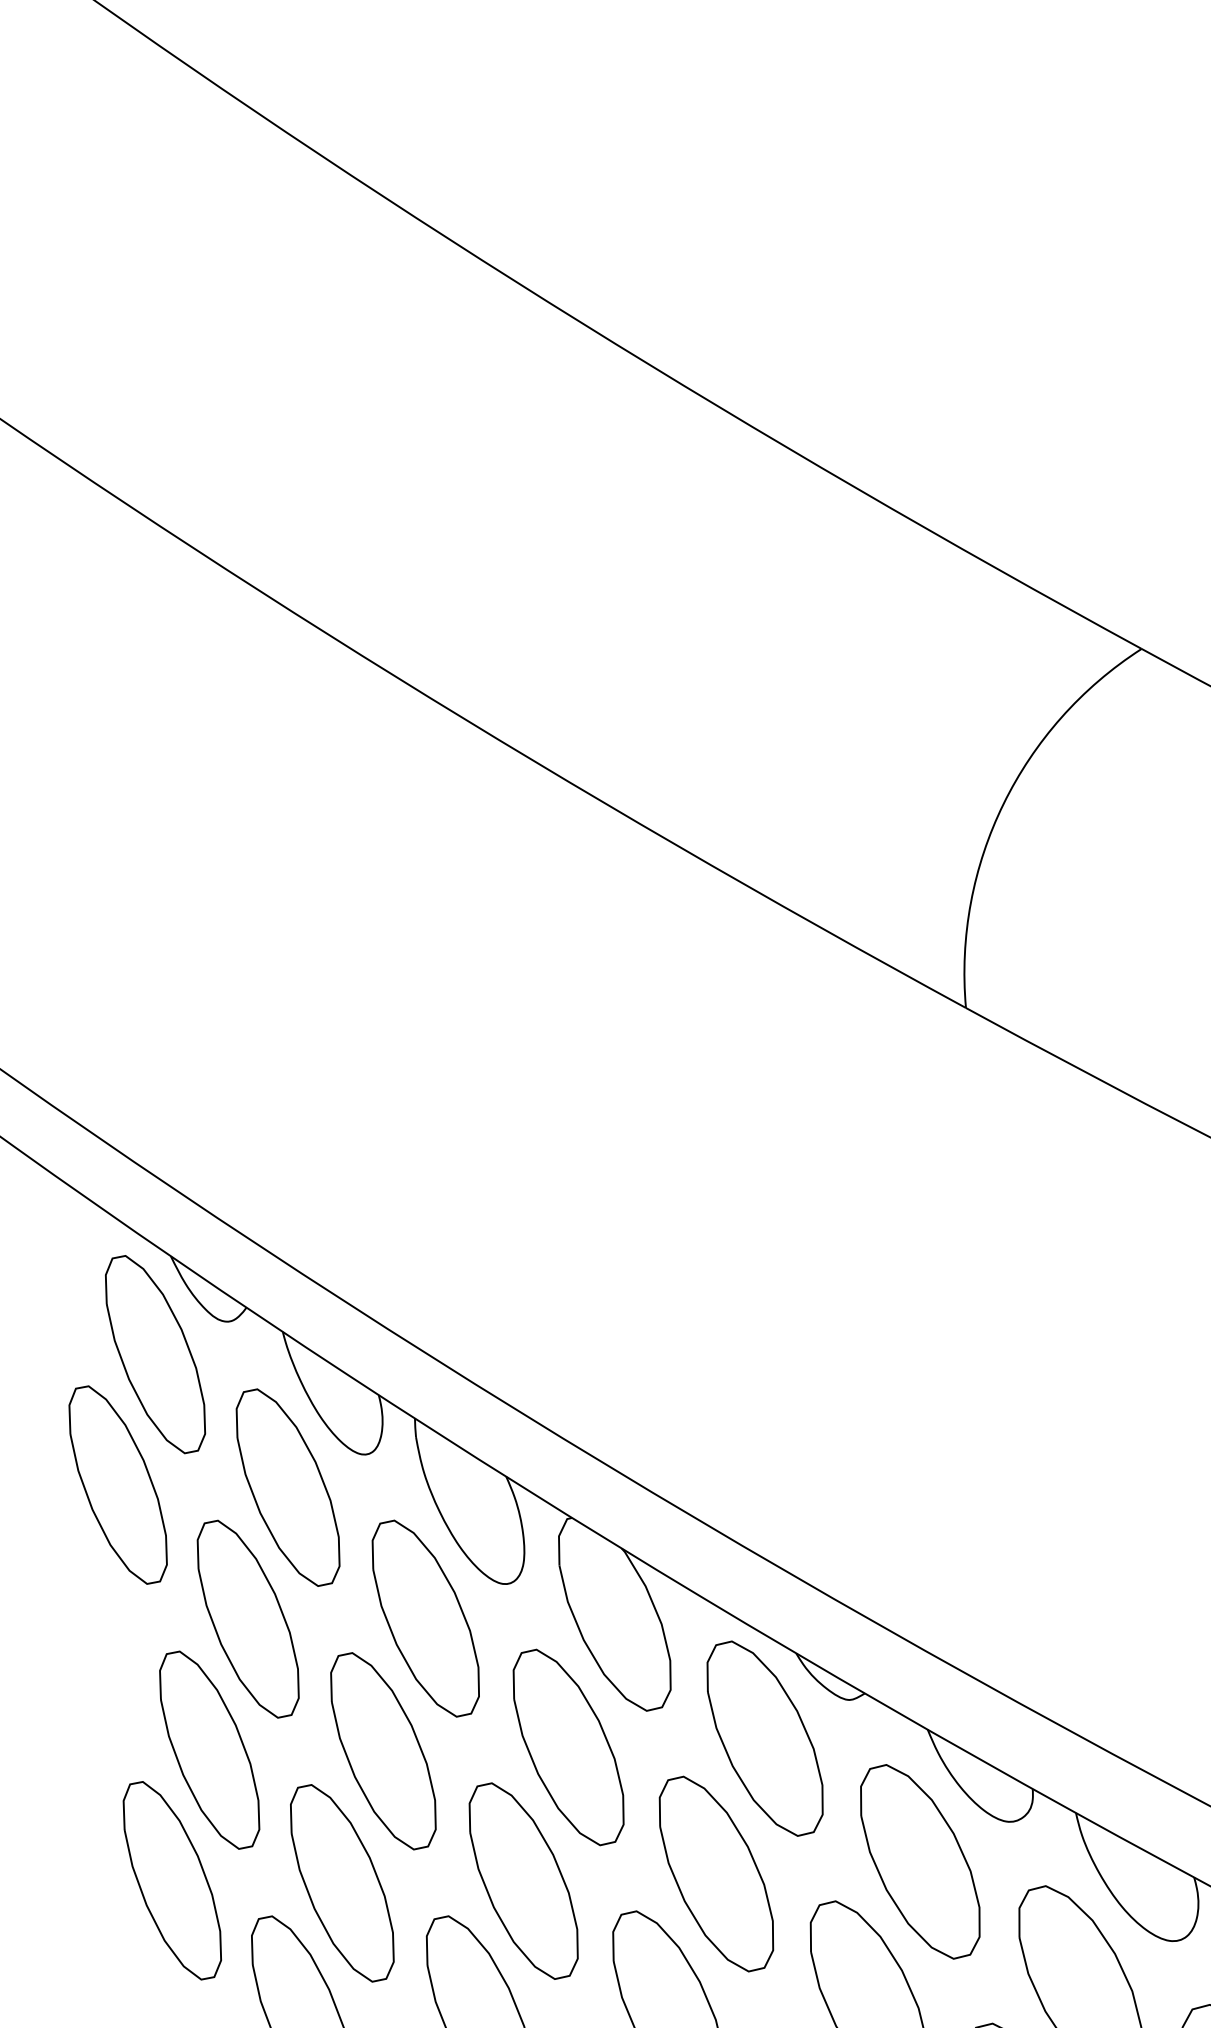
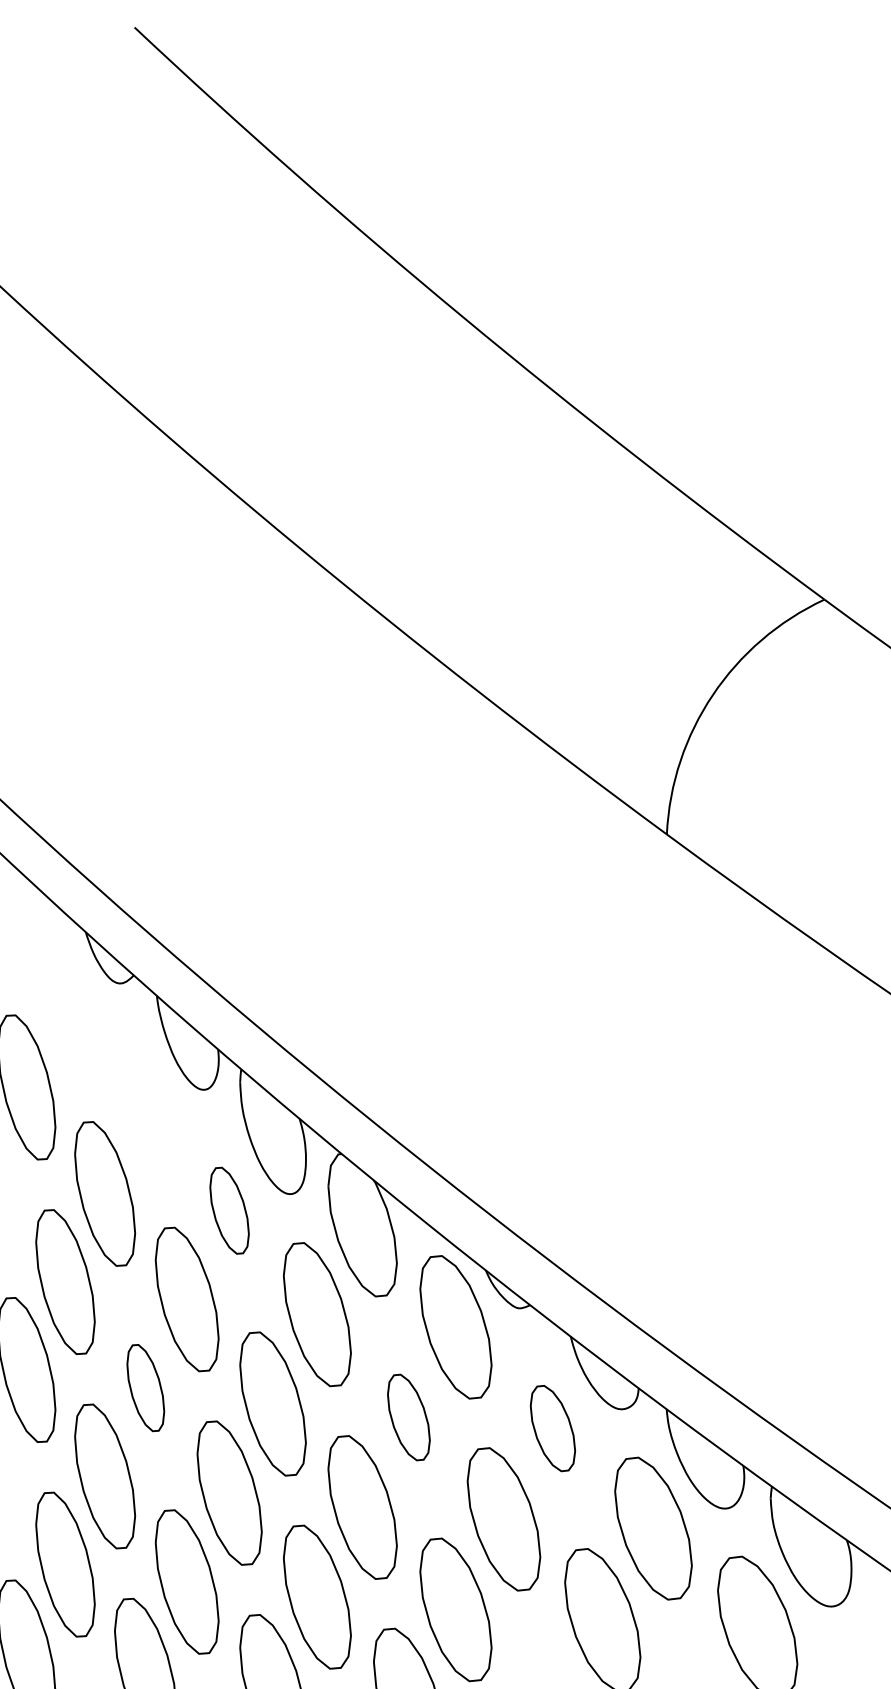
part: (155, 1354) -> (65, 999), removed
part: (287, 1487) -> (145, 1105), removed
part: (425, 1618) -> (229, 1210), size x0.6
part: (919, 1861) -> (552, 1428), size x0.6
part: (715, 1874) -> (408, 1417), size x0.6
part: (341, 1882) -> (145, 1387), size x0.6

